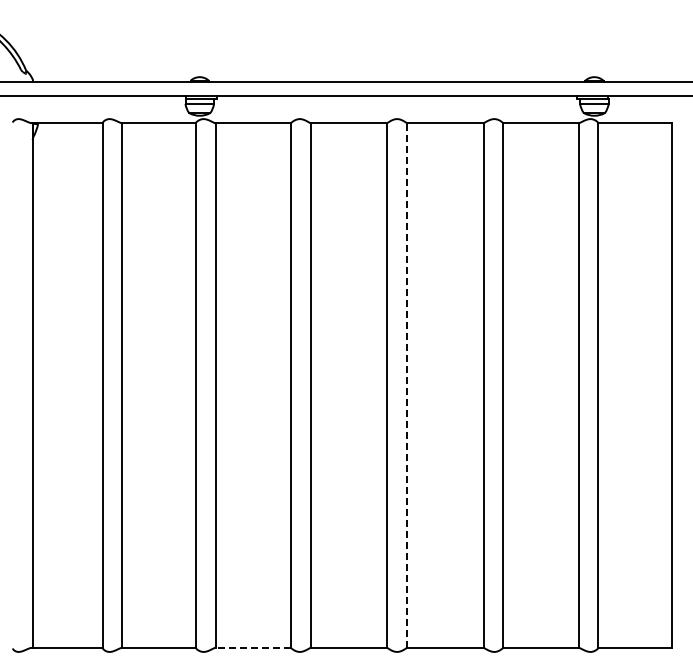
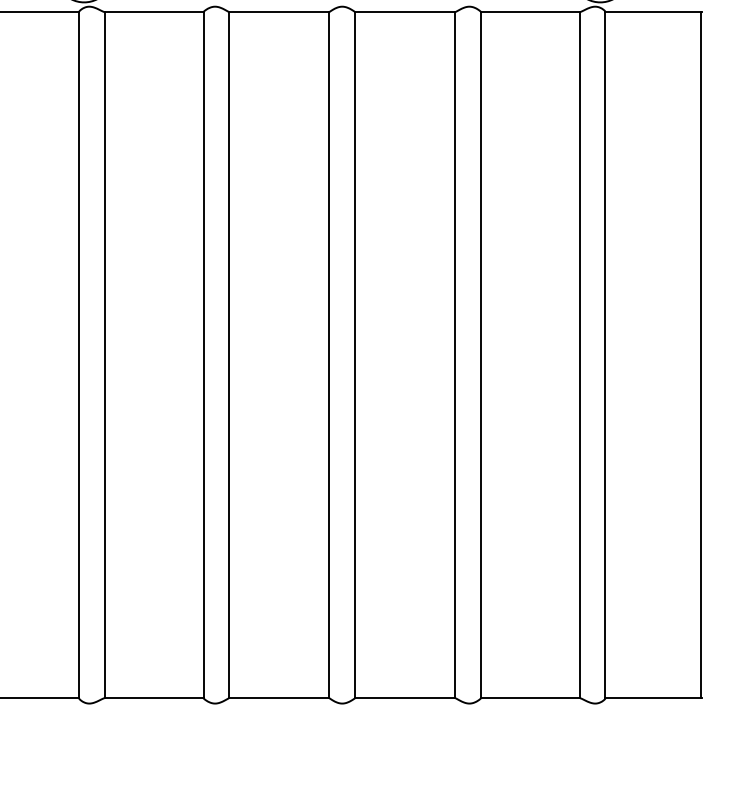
line: (406, 385) -> (354, 355), dashed -> solid
line: (253, 647) -> (154, 697), dashed -> solid

